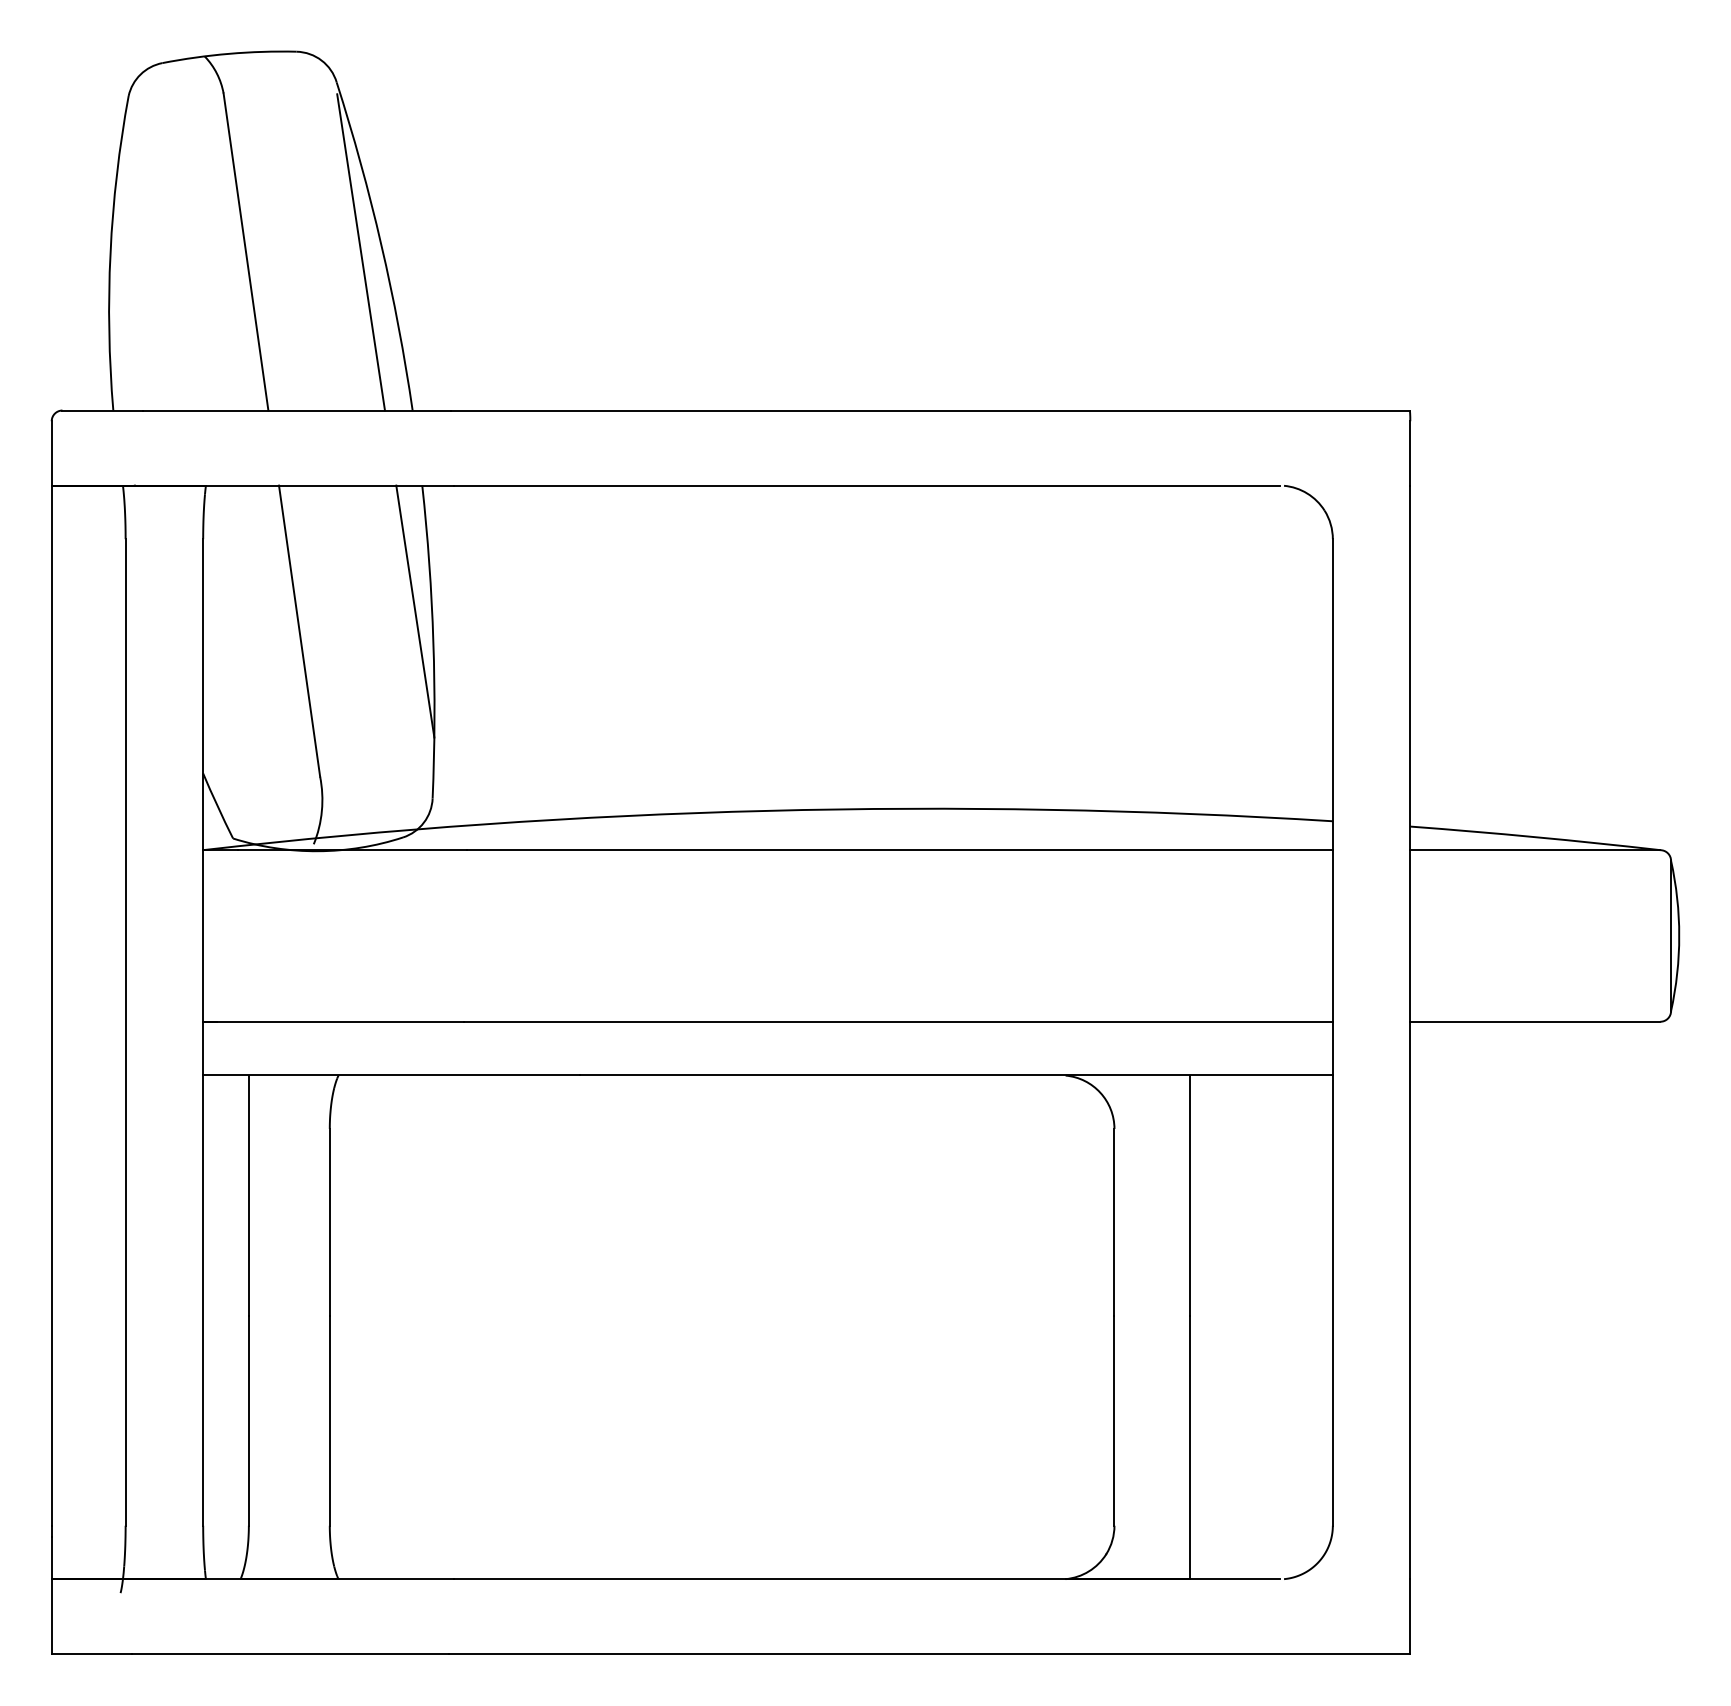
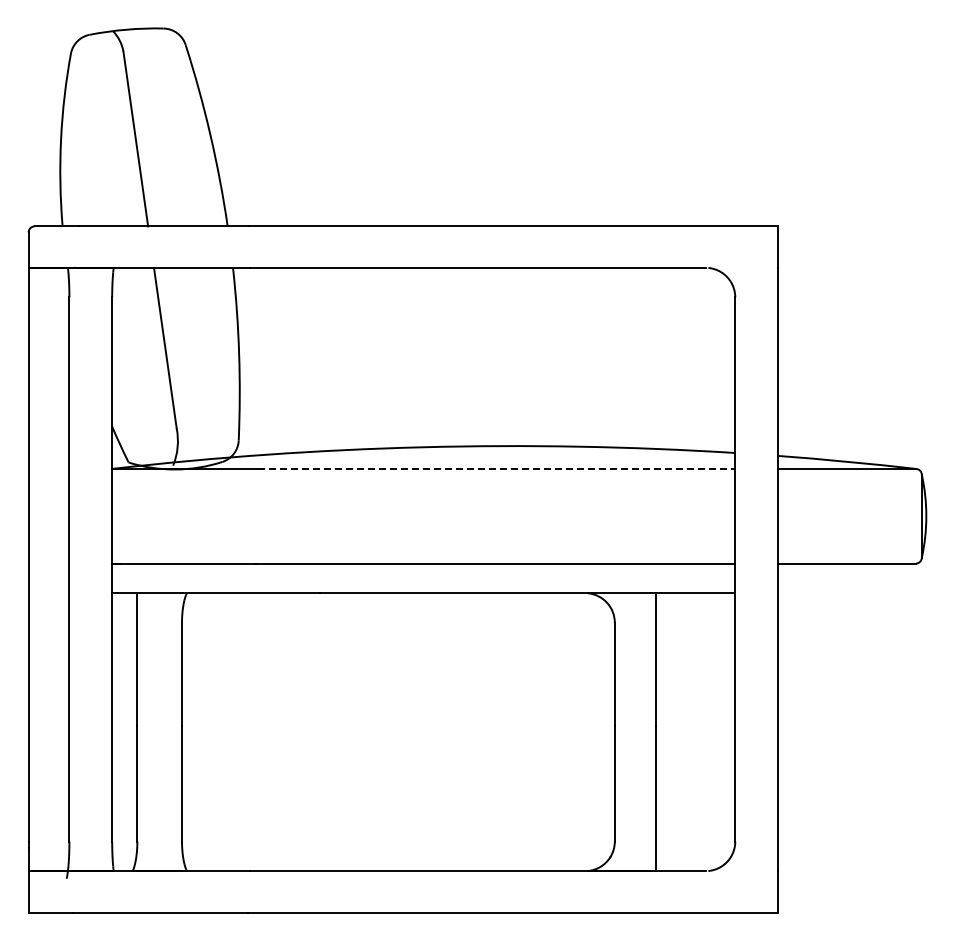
line: (361, 252) -> (199, 139), removed
line: (414, 610) -> (228, 336), removed
line: (899, 849) -> (496, 468), solid -> dashed

